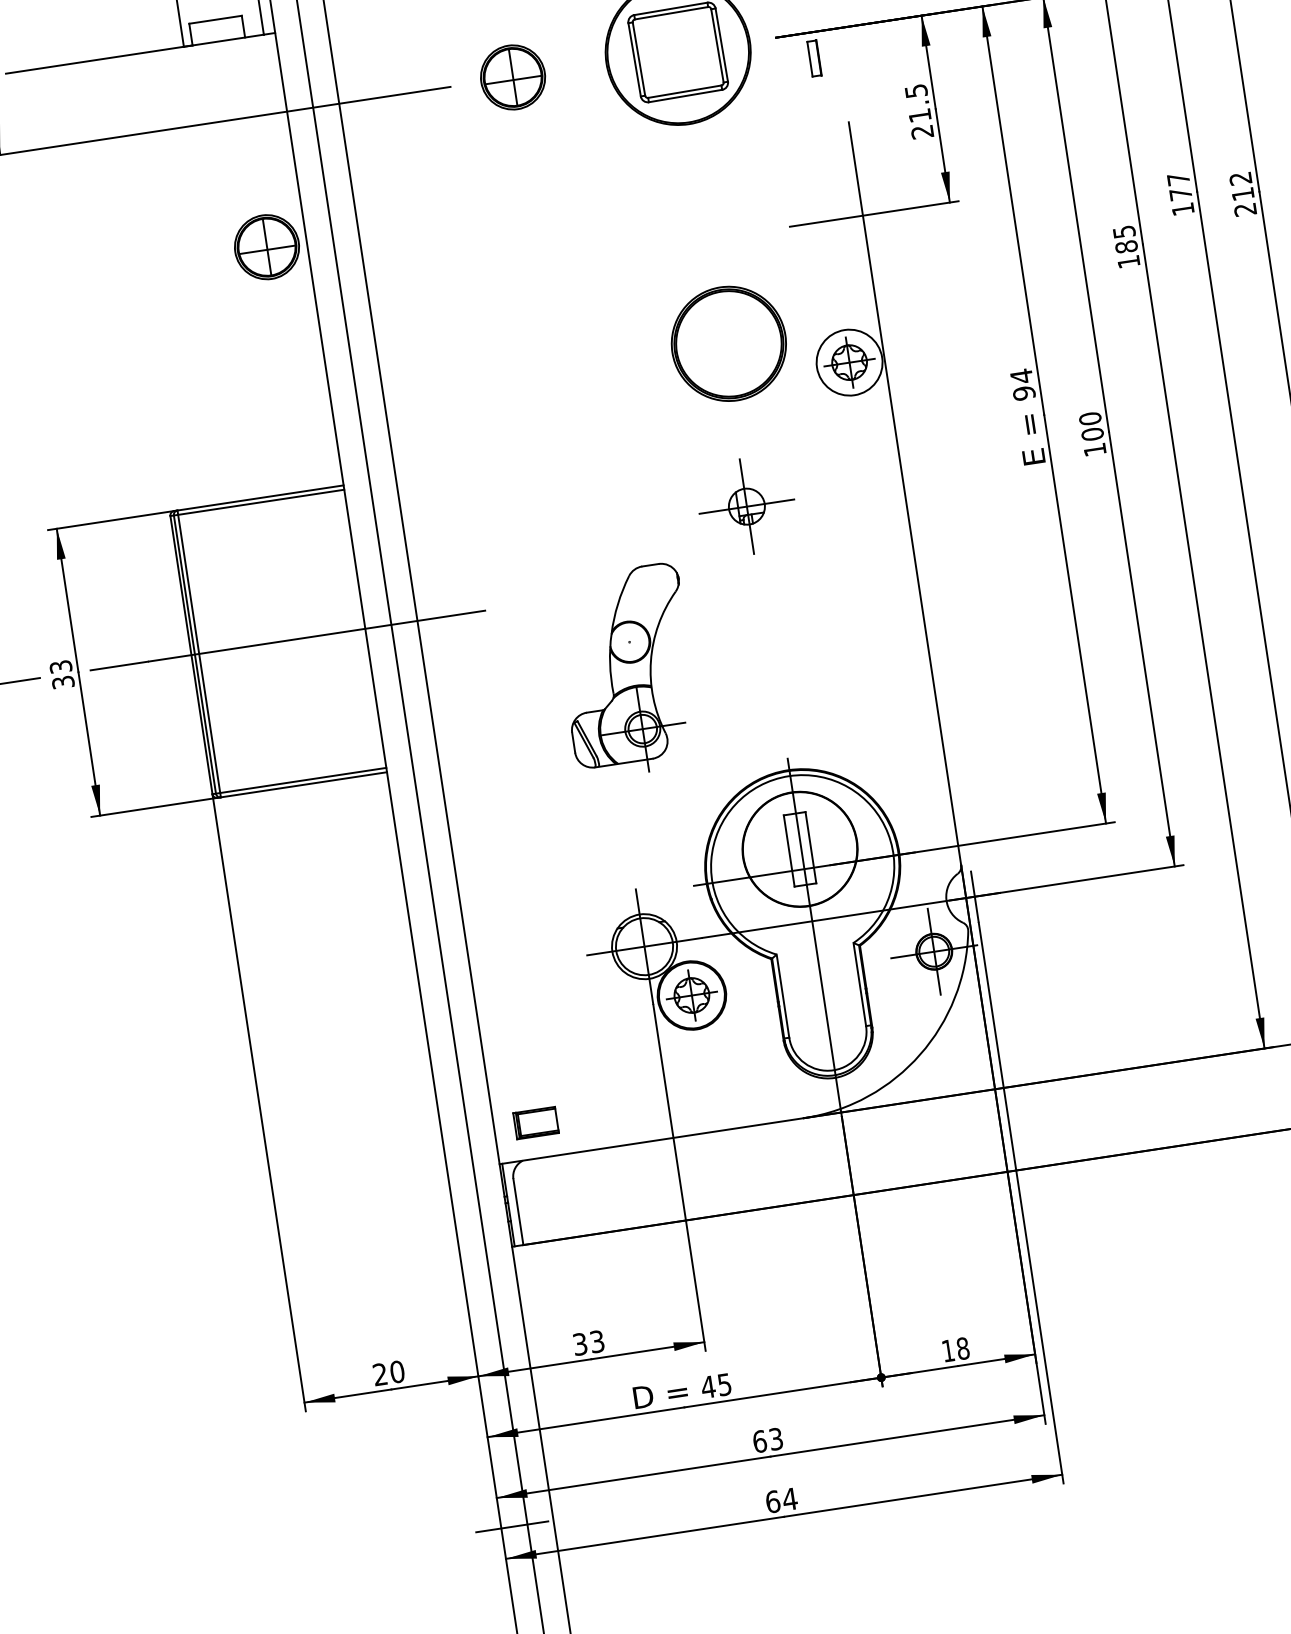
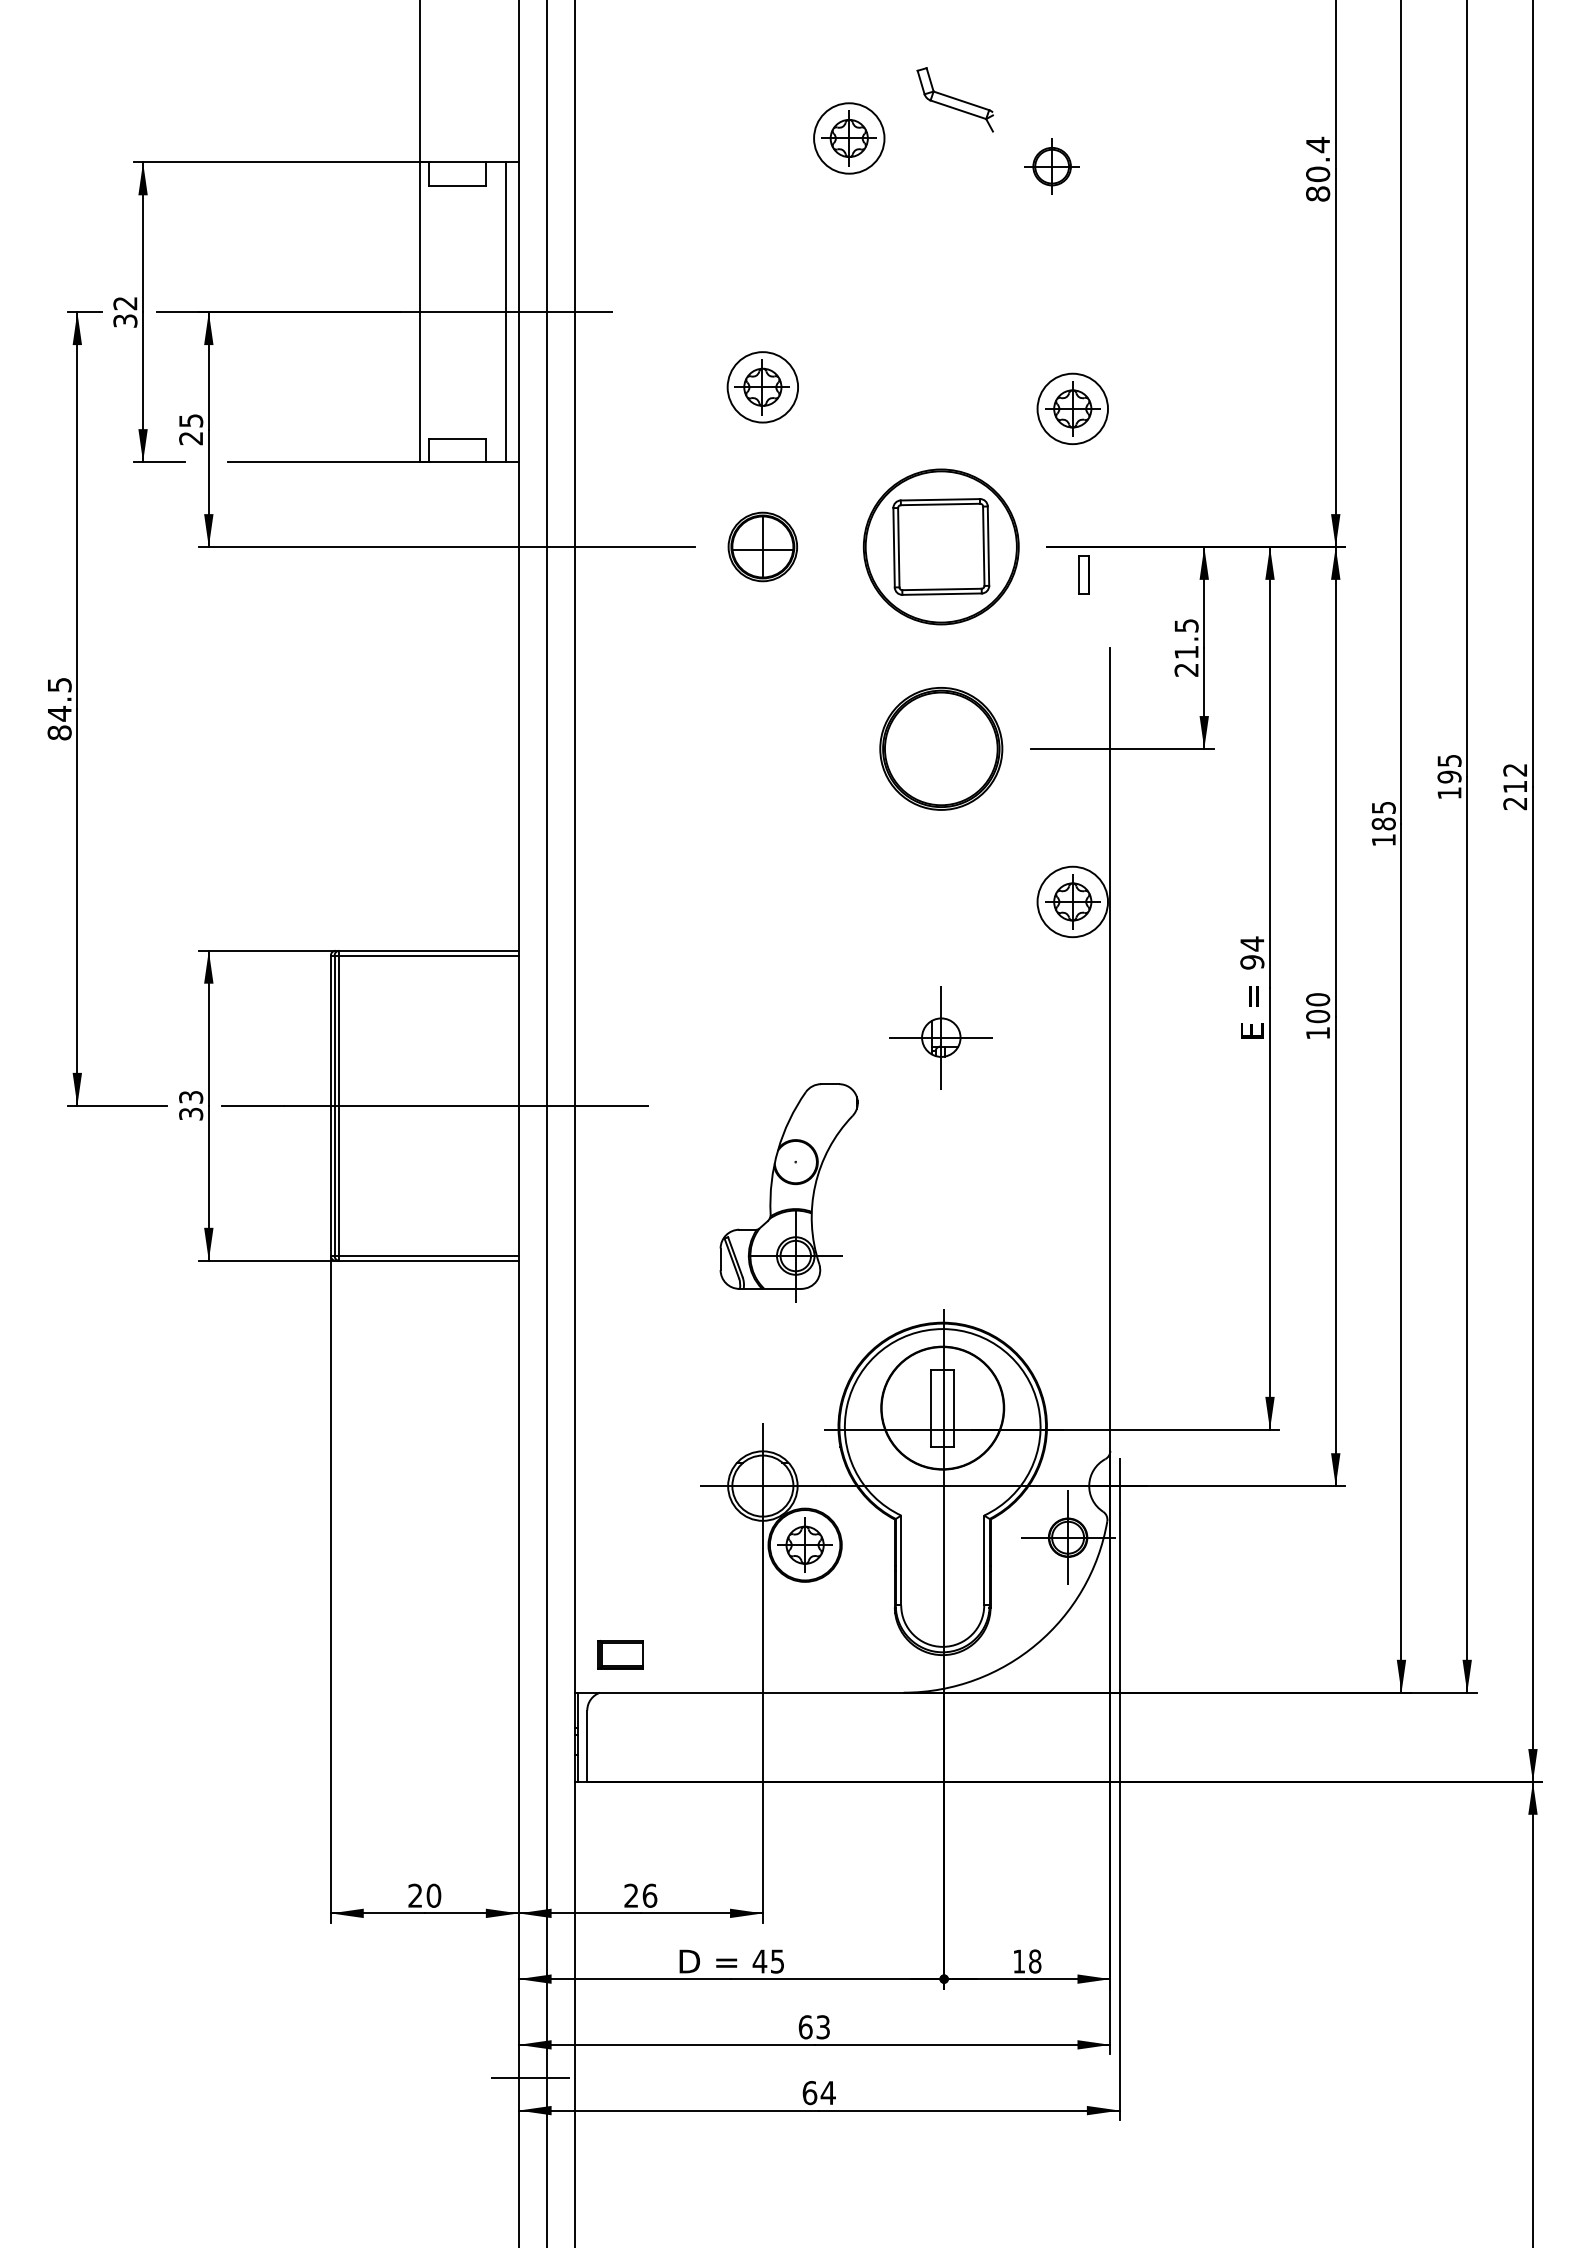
text: (1179, 187) -> (1449, 769), 177 -> 195
part: (266, 246) -> (475, 686), removed
part: (729, 343) -> (941, 748), moved
text: (588, 1342) -> (640, 1895), 33 -> 26

